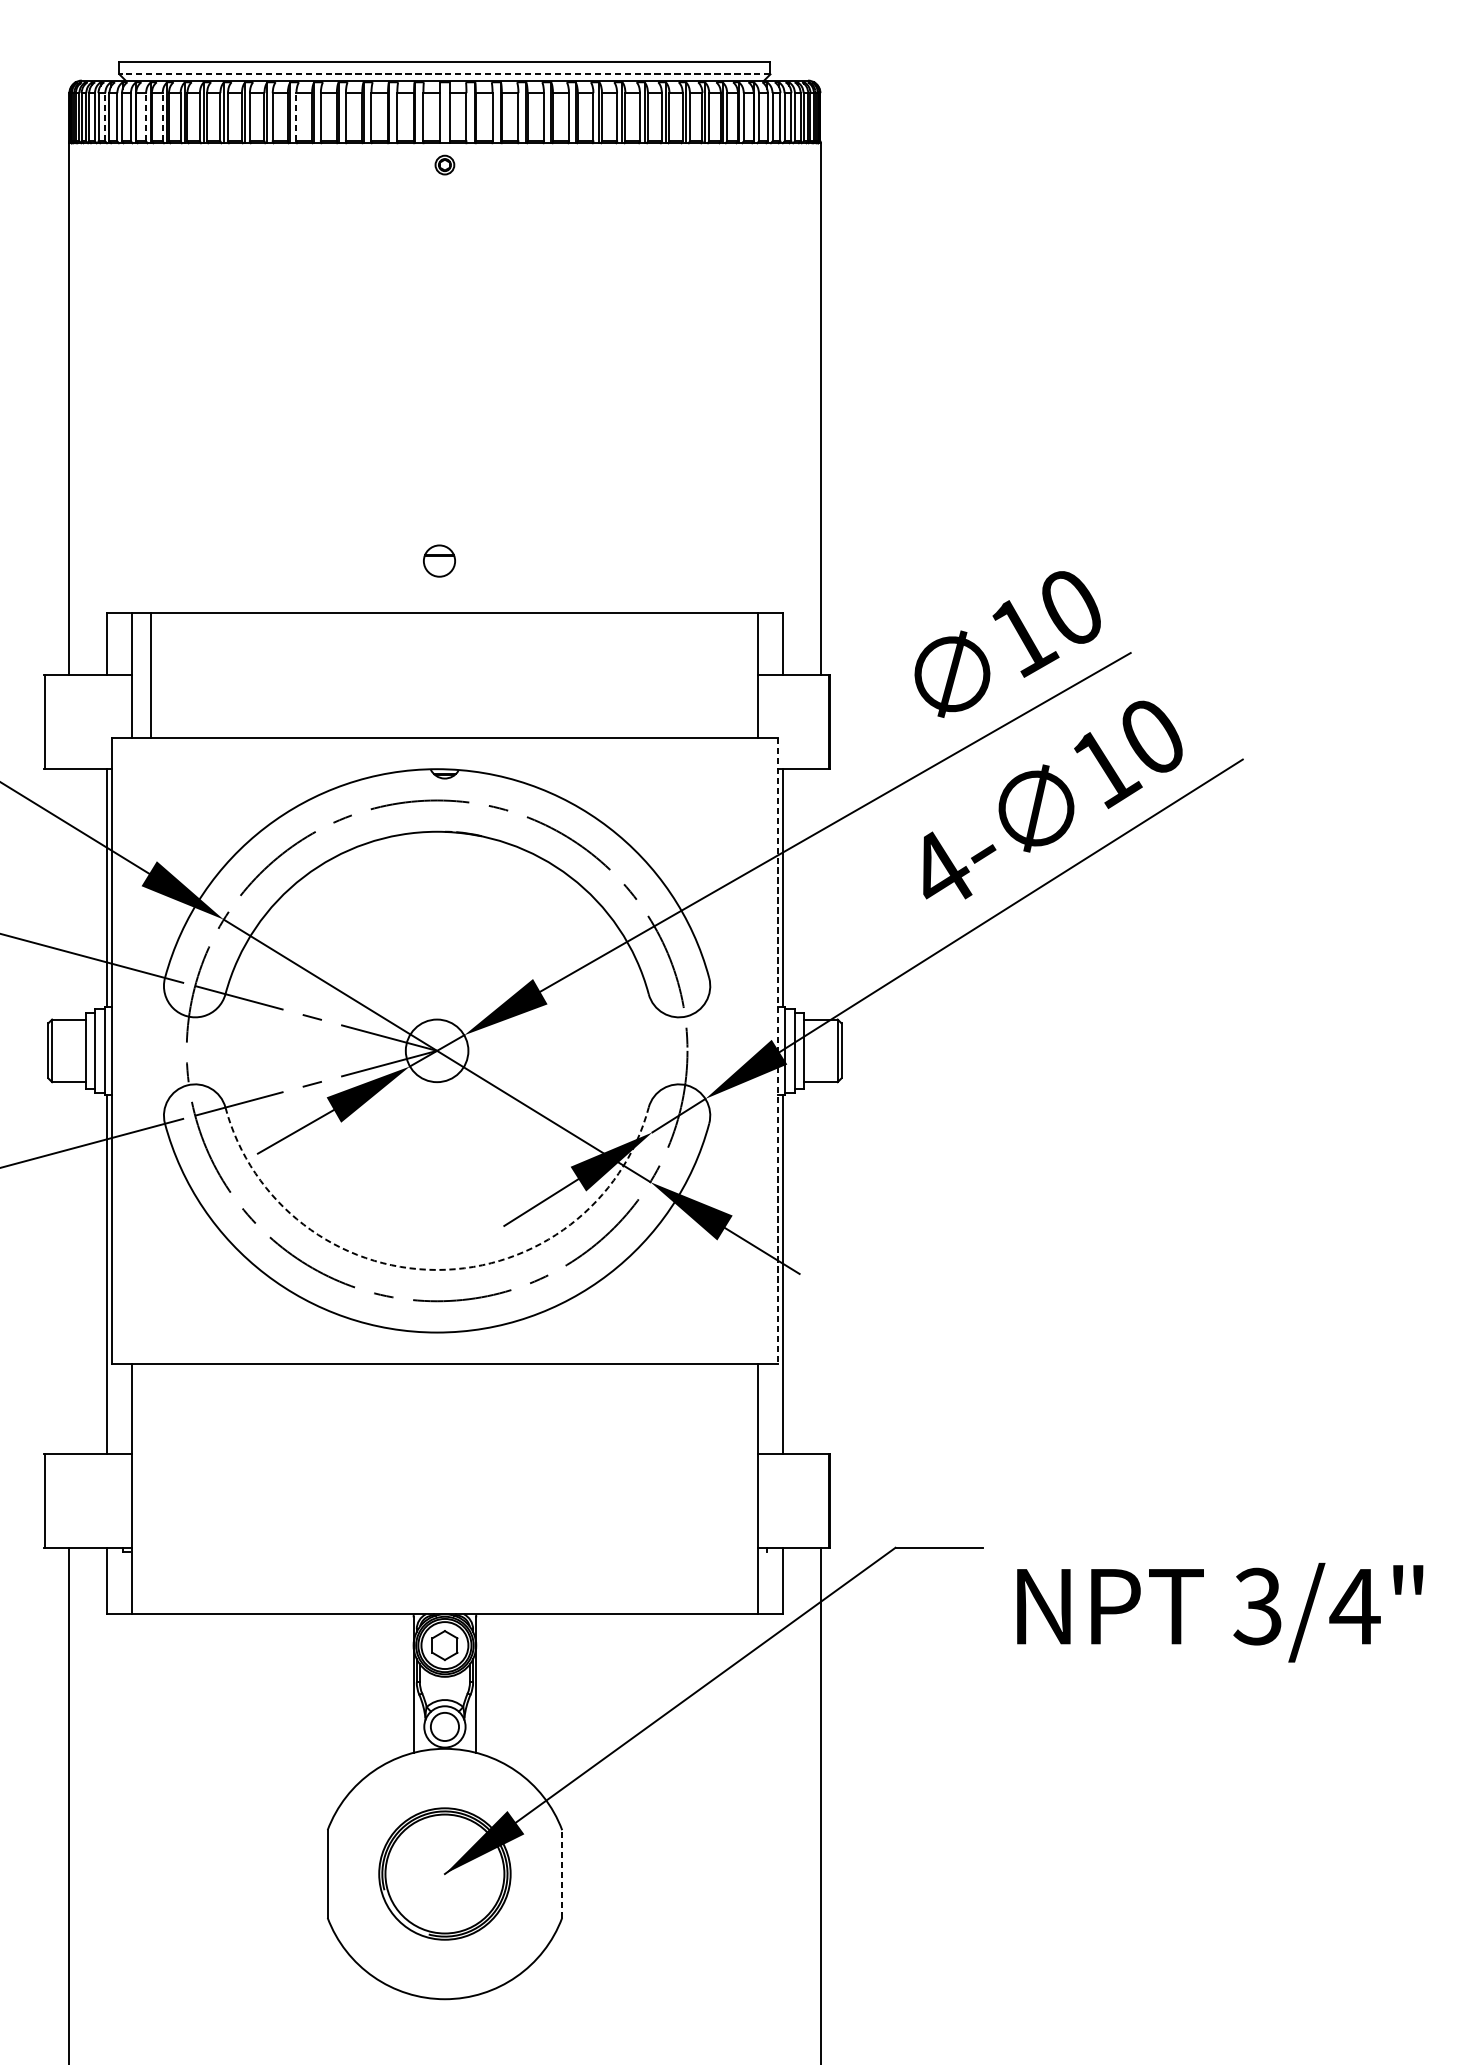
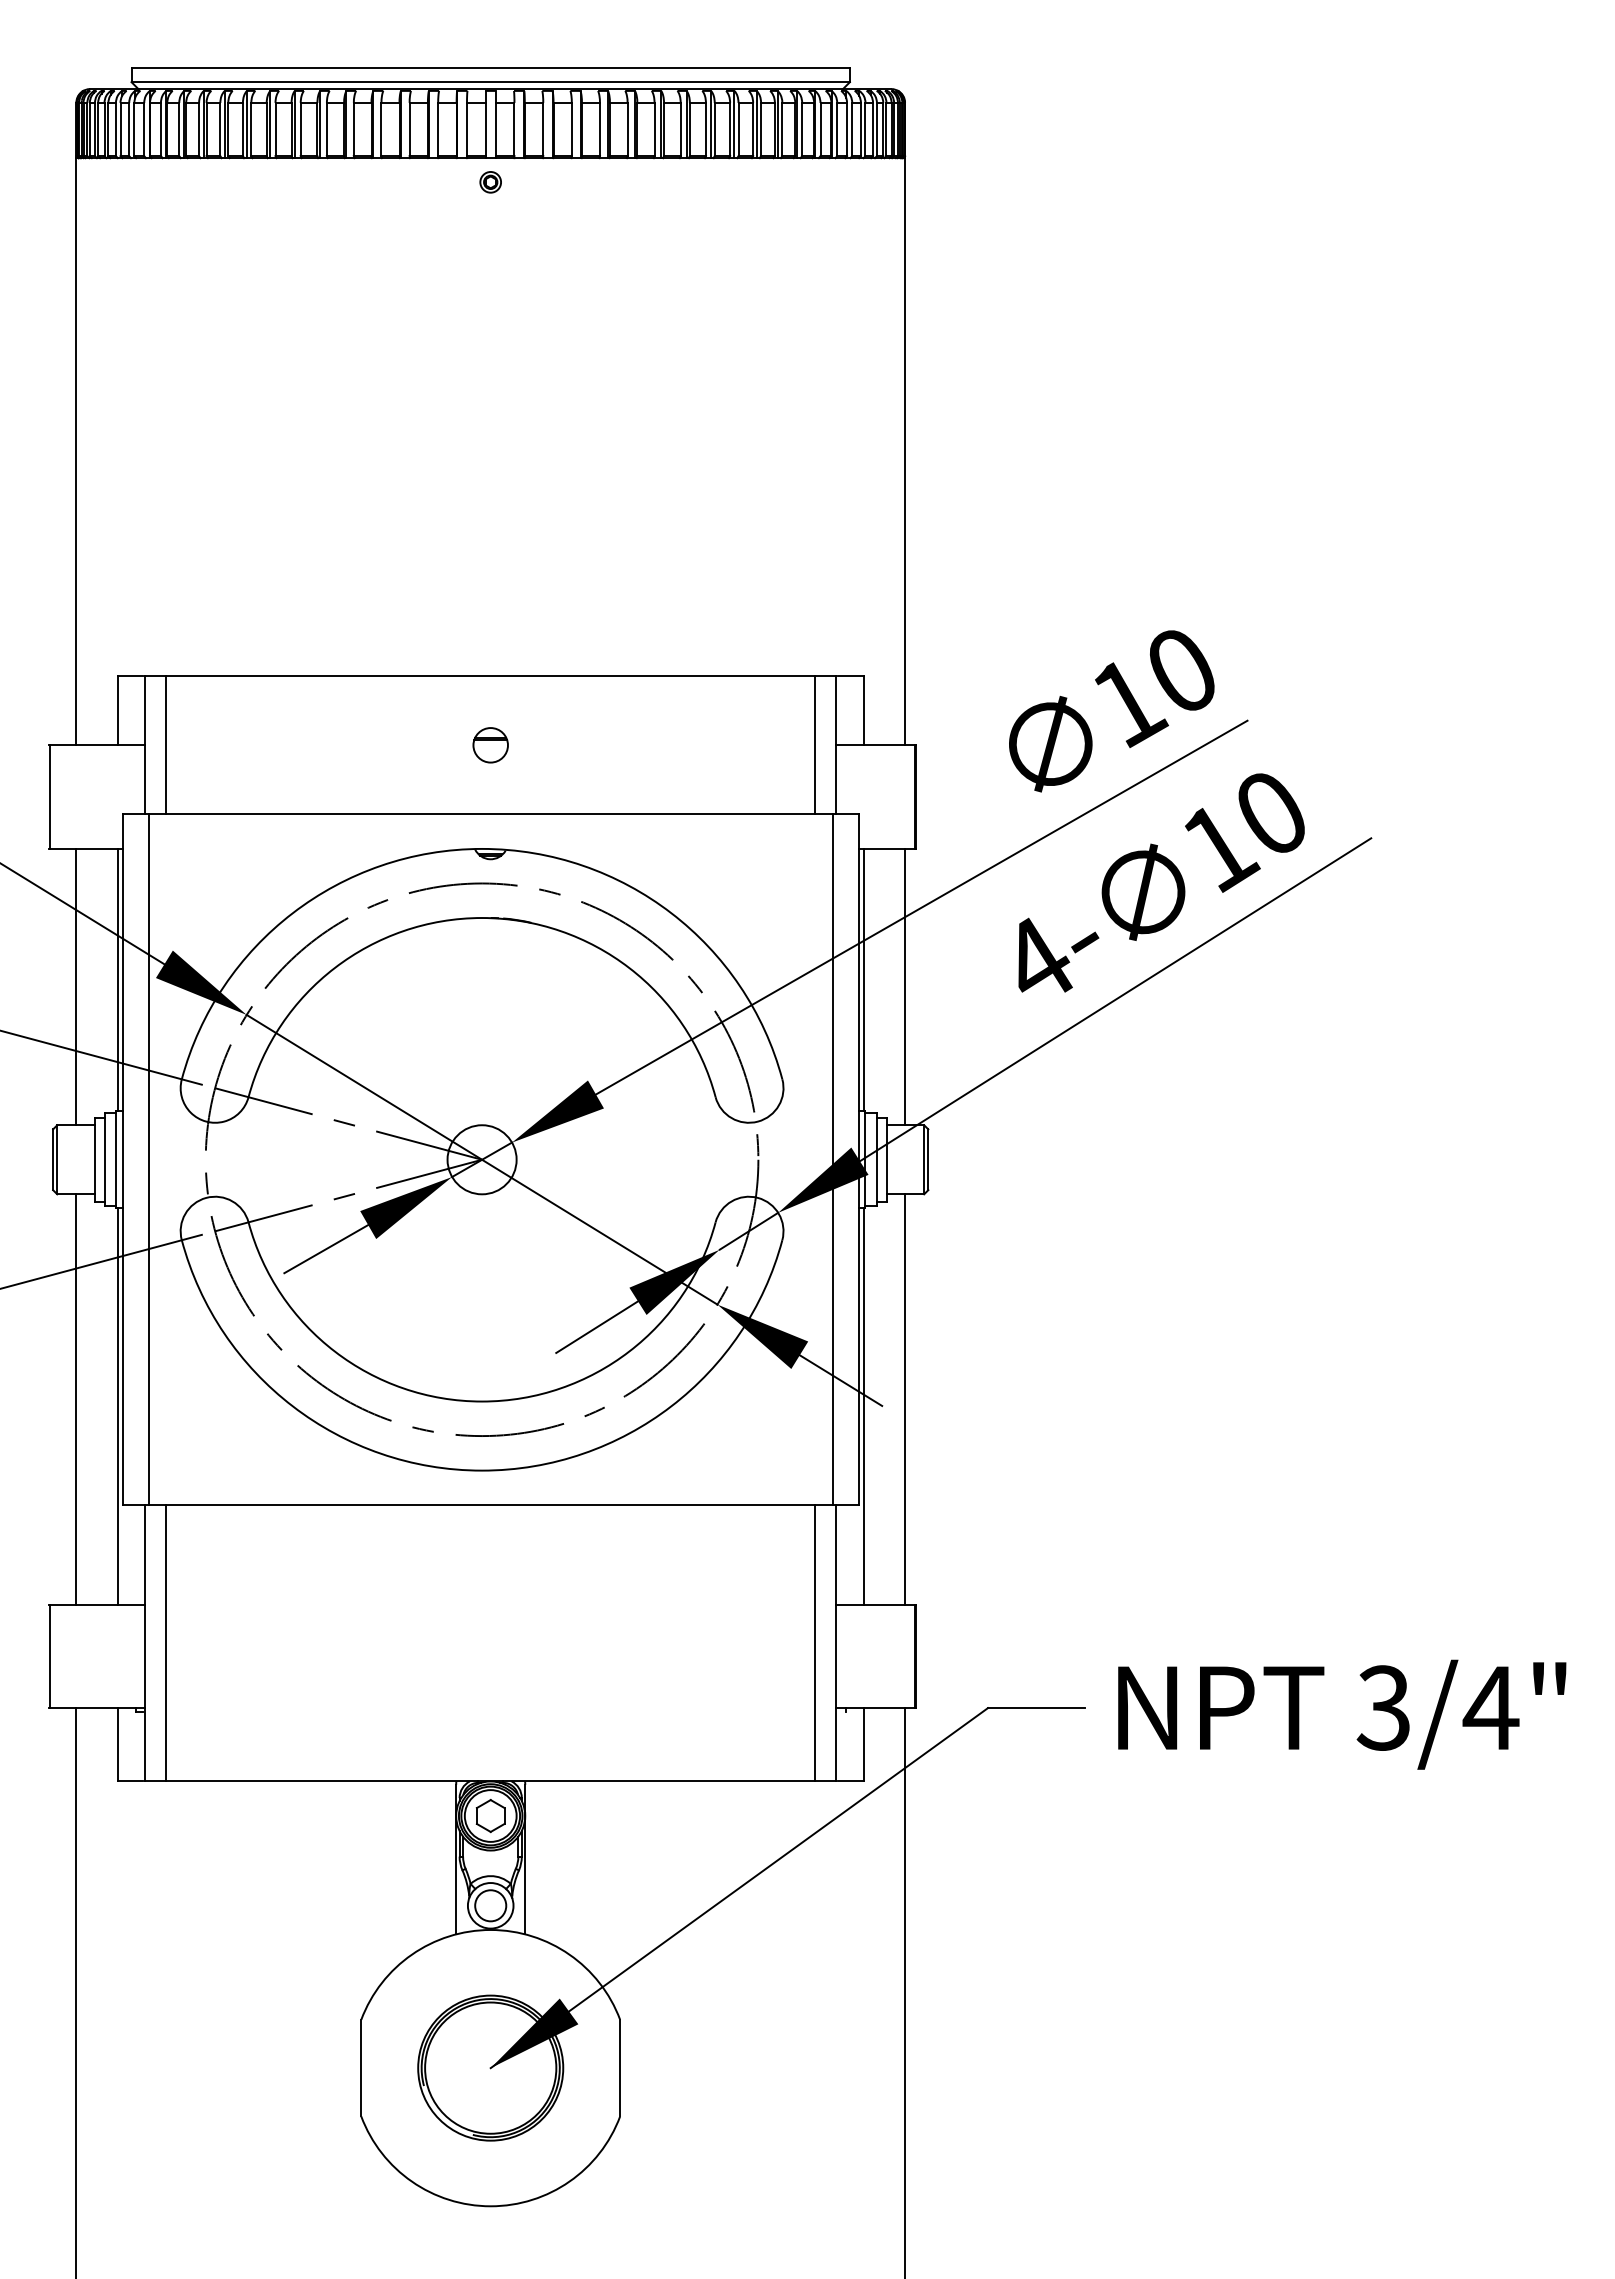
line: (444, 74) -> (490, 82), dashed -> solid
line: (104, 117) -> (115, 129), dashed -> solid
line: (145, 117) -> (160, 129), dashed -> solid
line: (162, 117) -> (179, 129), dashed -> solid
line: (296, 117) -> (326, 129), dashed -> solid
part: (439, 561) -> (490, 745), moved
line: (739, 675) -> (815, 745), added
line: (69, 893) -> (76, 986), added
line: (820, 893) -> (905, 986), added
line: (134, 1050) -> (148, 1159), added
line: (754, 1050) -> (832, 1159), added
line: (778, 1051) -> (858, 1160), dashed -> solid
line: (69, 1268) -> (76, 1399), added
line: (820, 1268) -> (905, 1399), added
arc: (437, 1269) -> (482, 1401), dashed -> solid
line: (151, 1489) -> (166, 1643), added
line: (739, 1489) -> (815, 1643), added
text: (1220, 1612) -> (1342, 1714), moved
line: (562, 1873) -> (620, 2067), dashed -> solid

